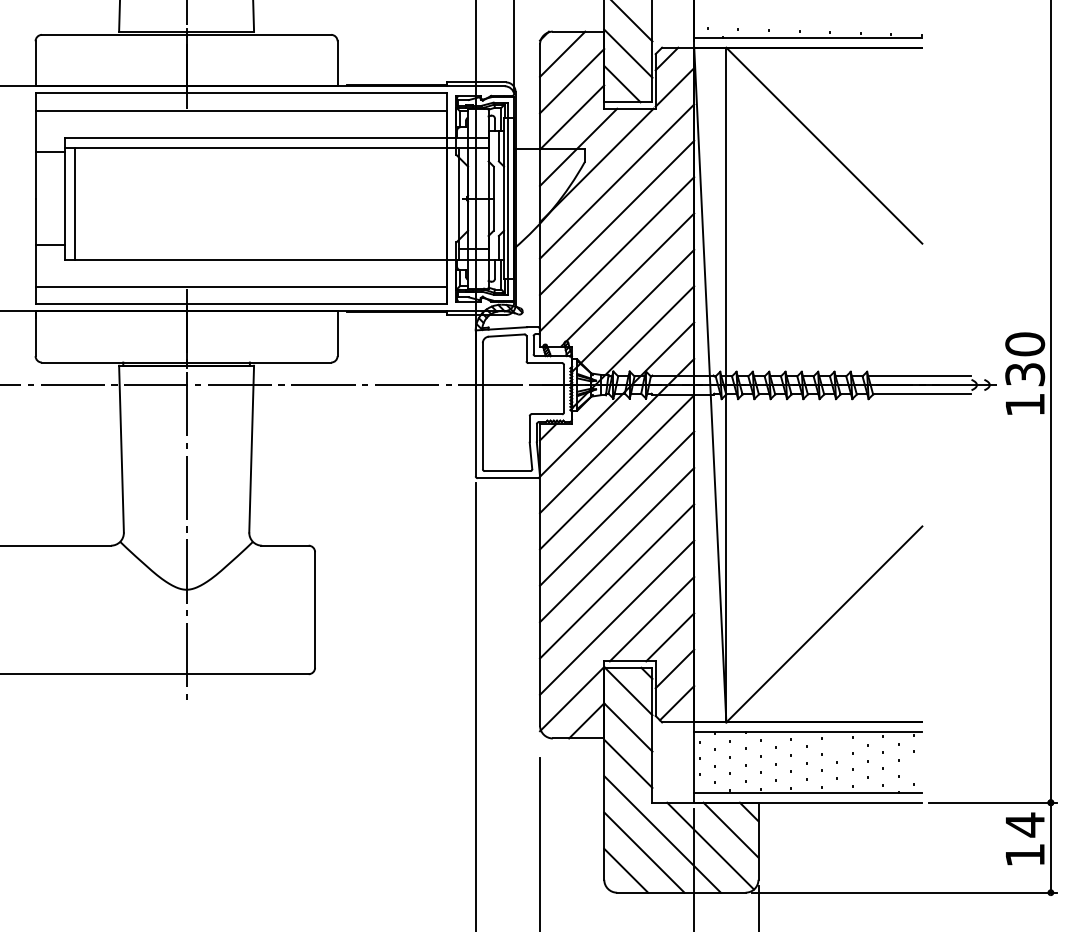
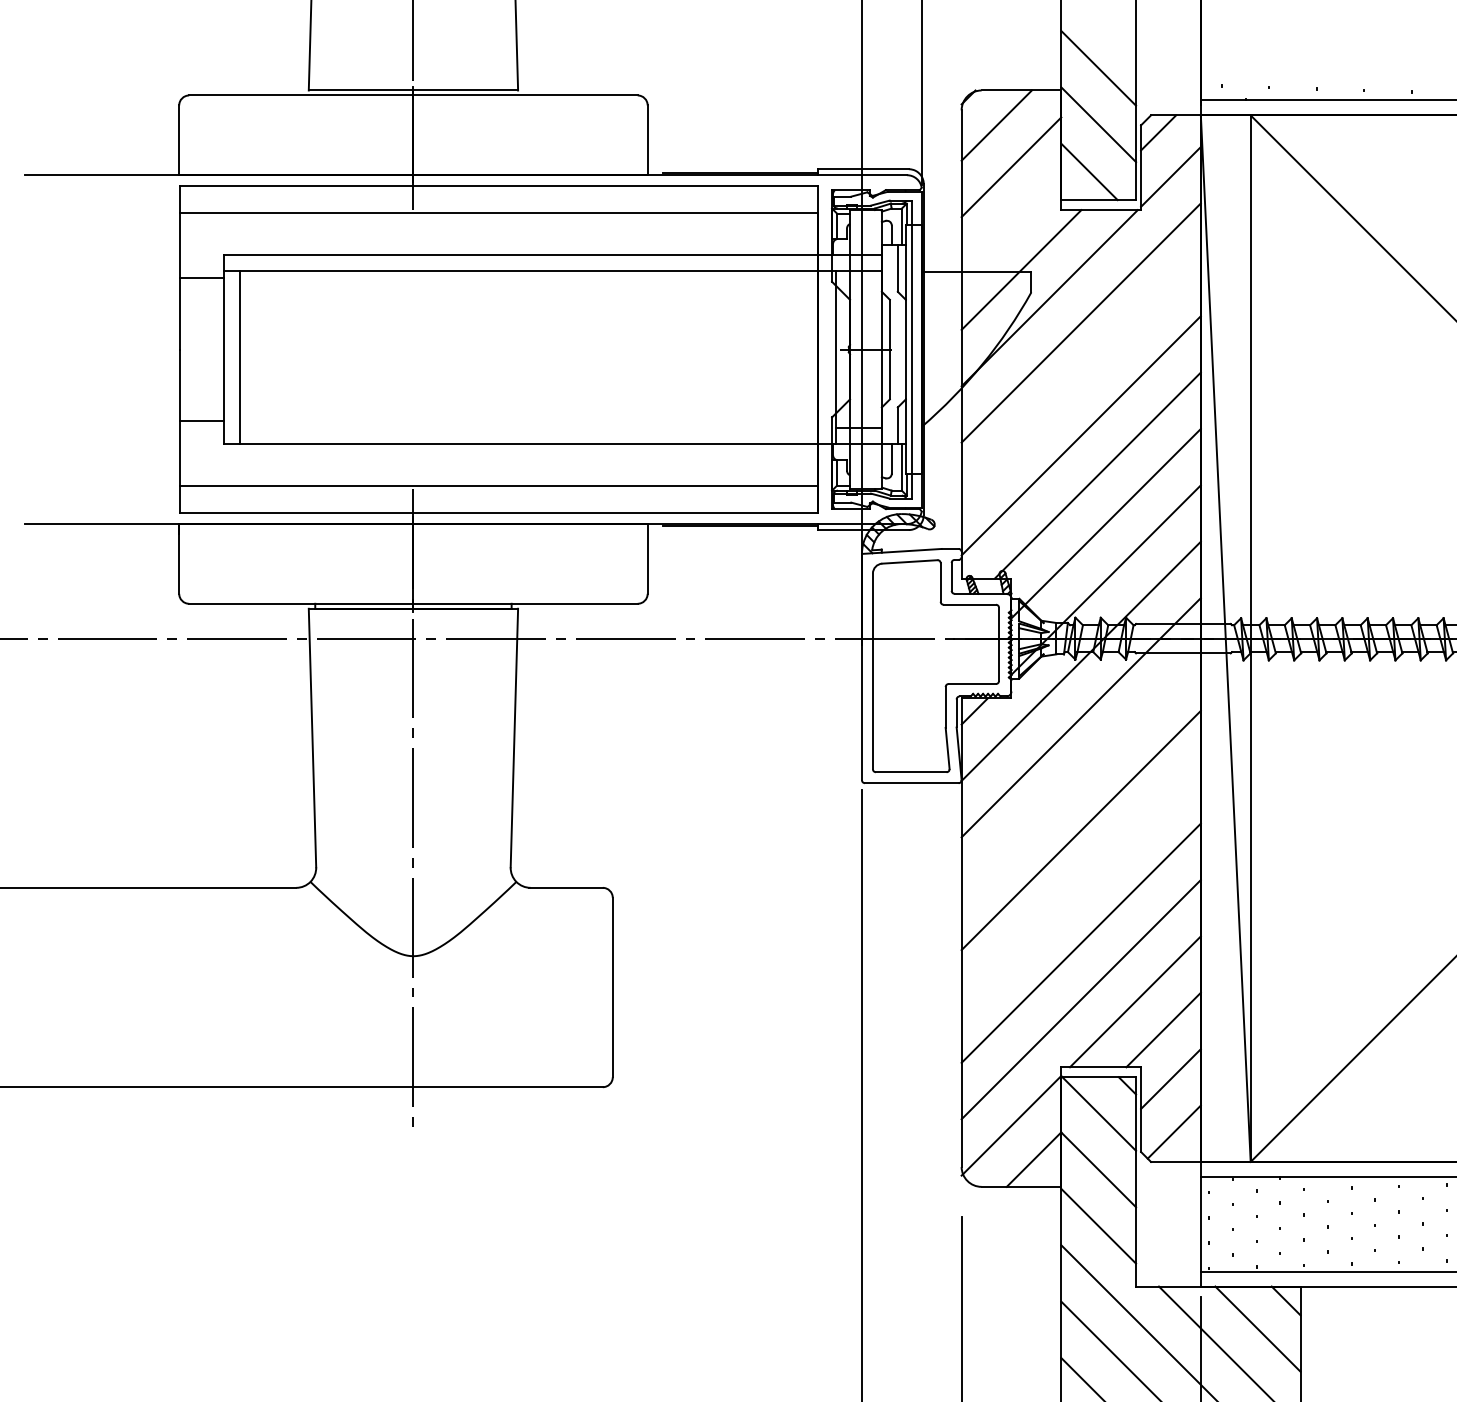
line: (572, 117) -> (1012, 223), removed
line: (617, 217) -> (1081, 378), removed
line: (617, 472) -> (1081, 774), removed
line: (617, 544) -> (1081, 885), removed

